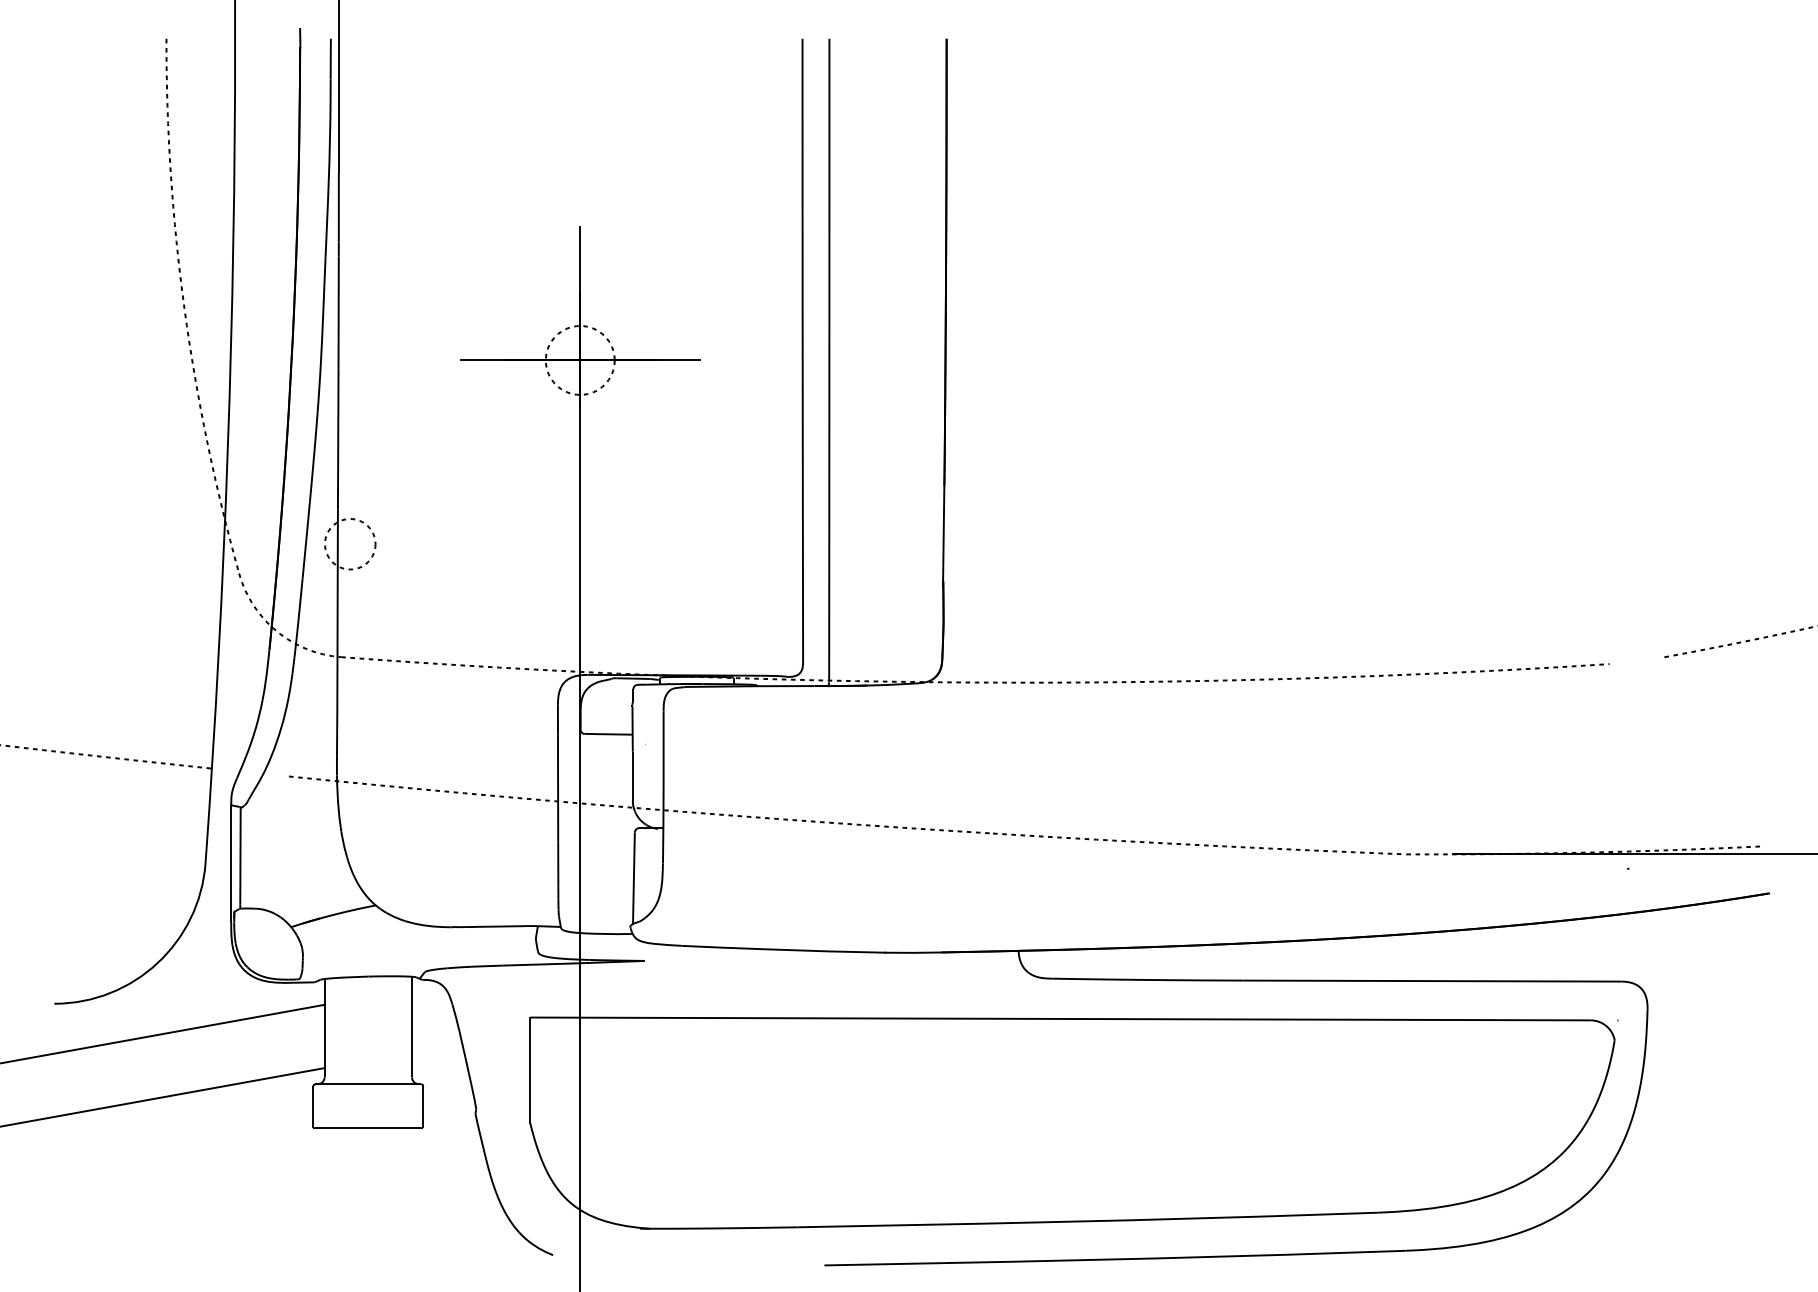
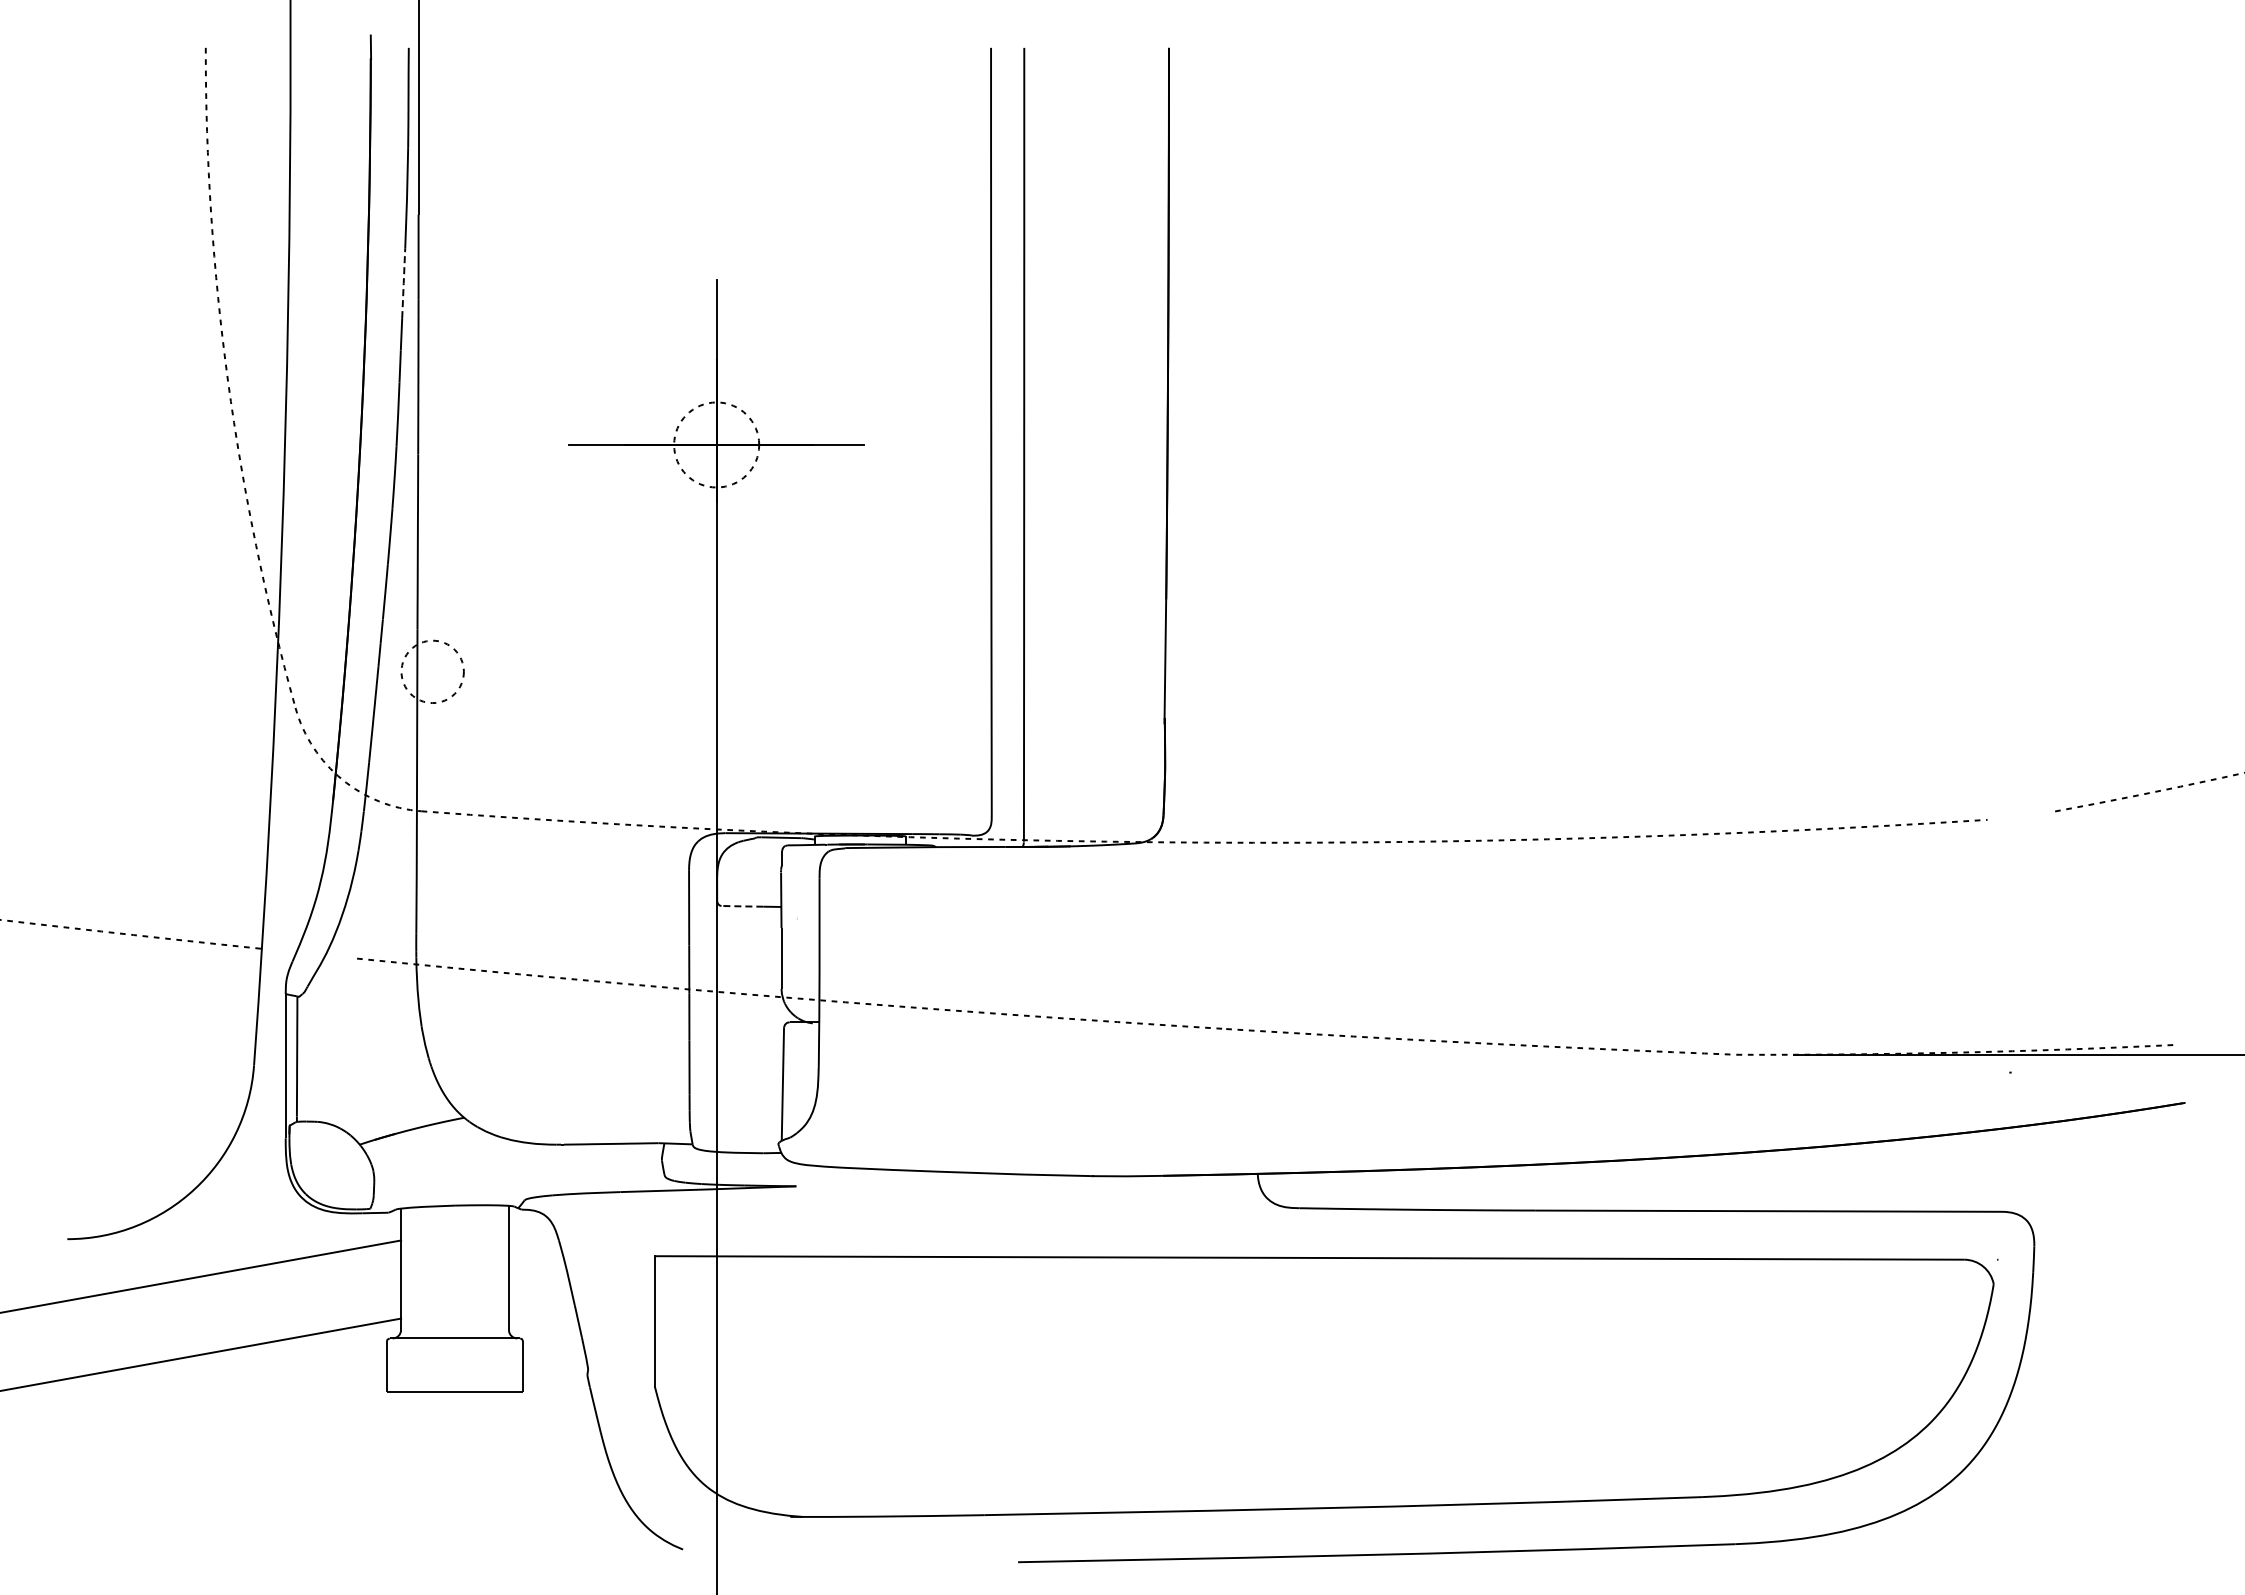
line: (326, 229) -> (403, 283), solid -> dashed
line: (601, 734) -> (742, 906), solid -> dashed

